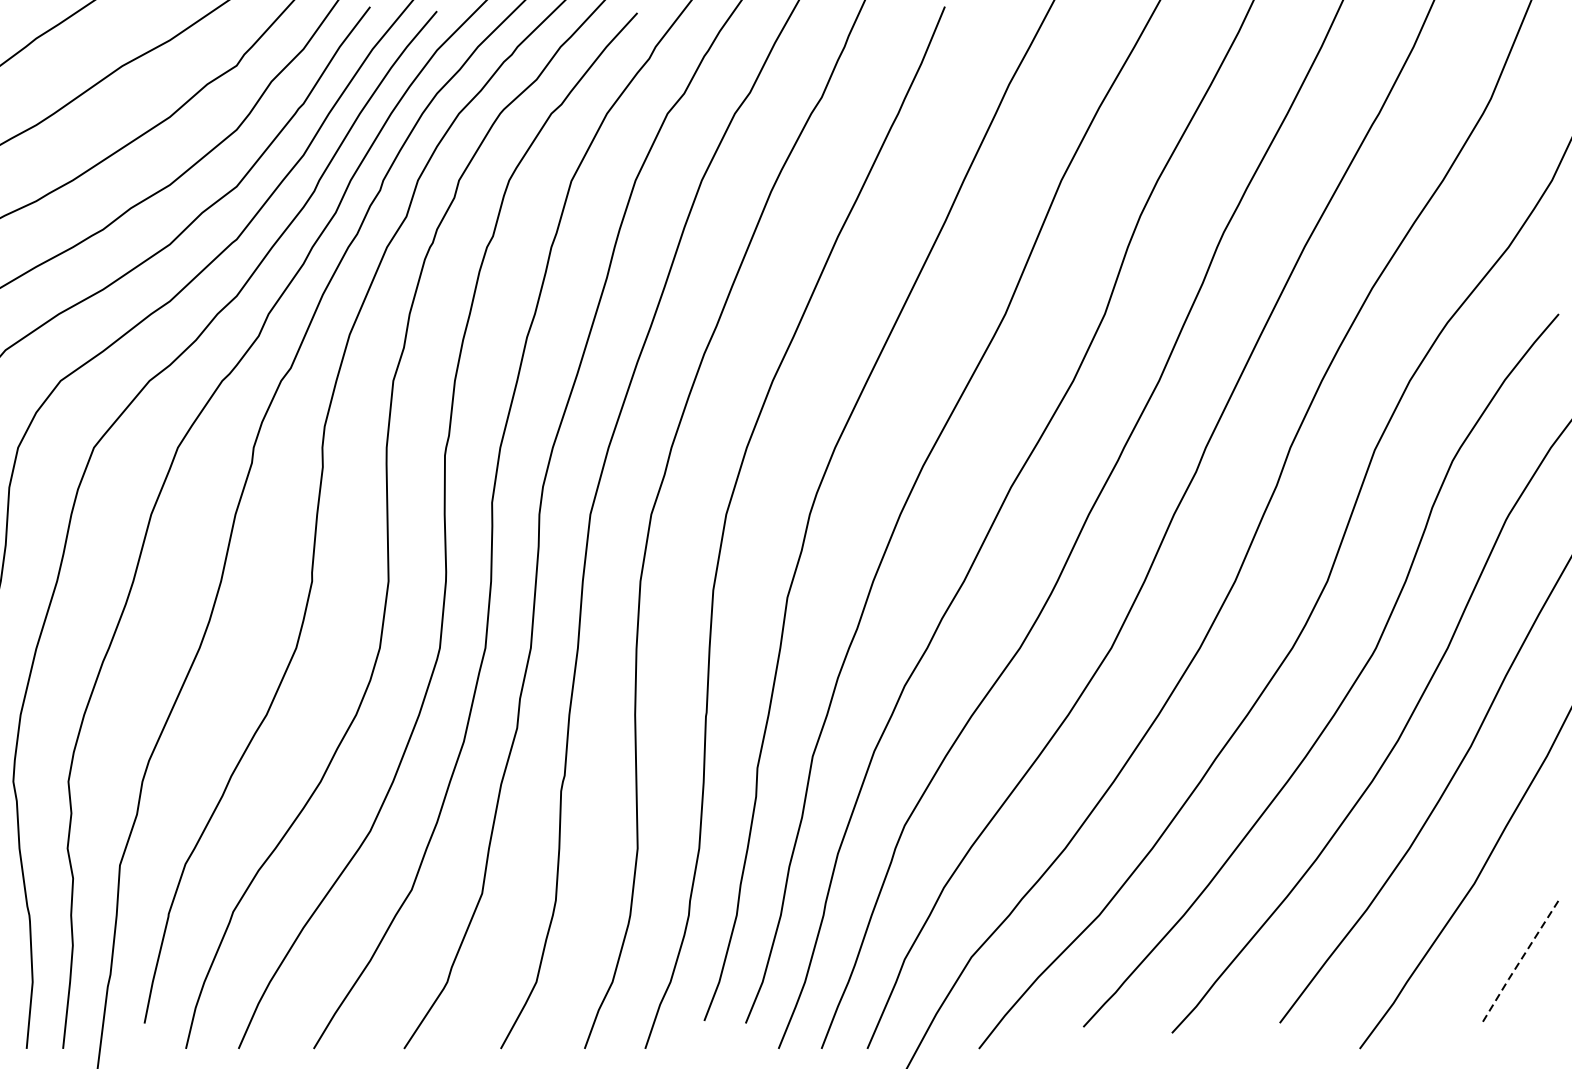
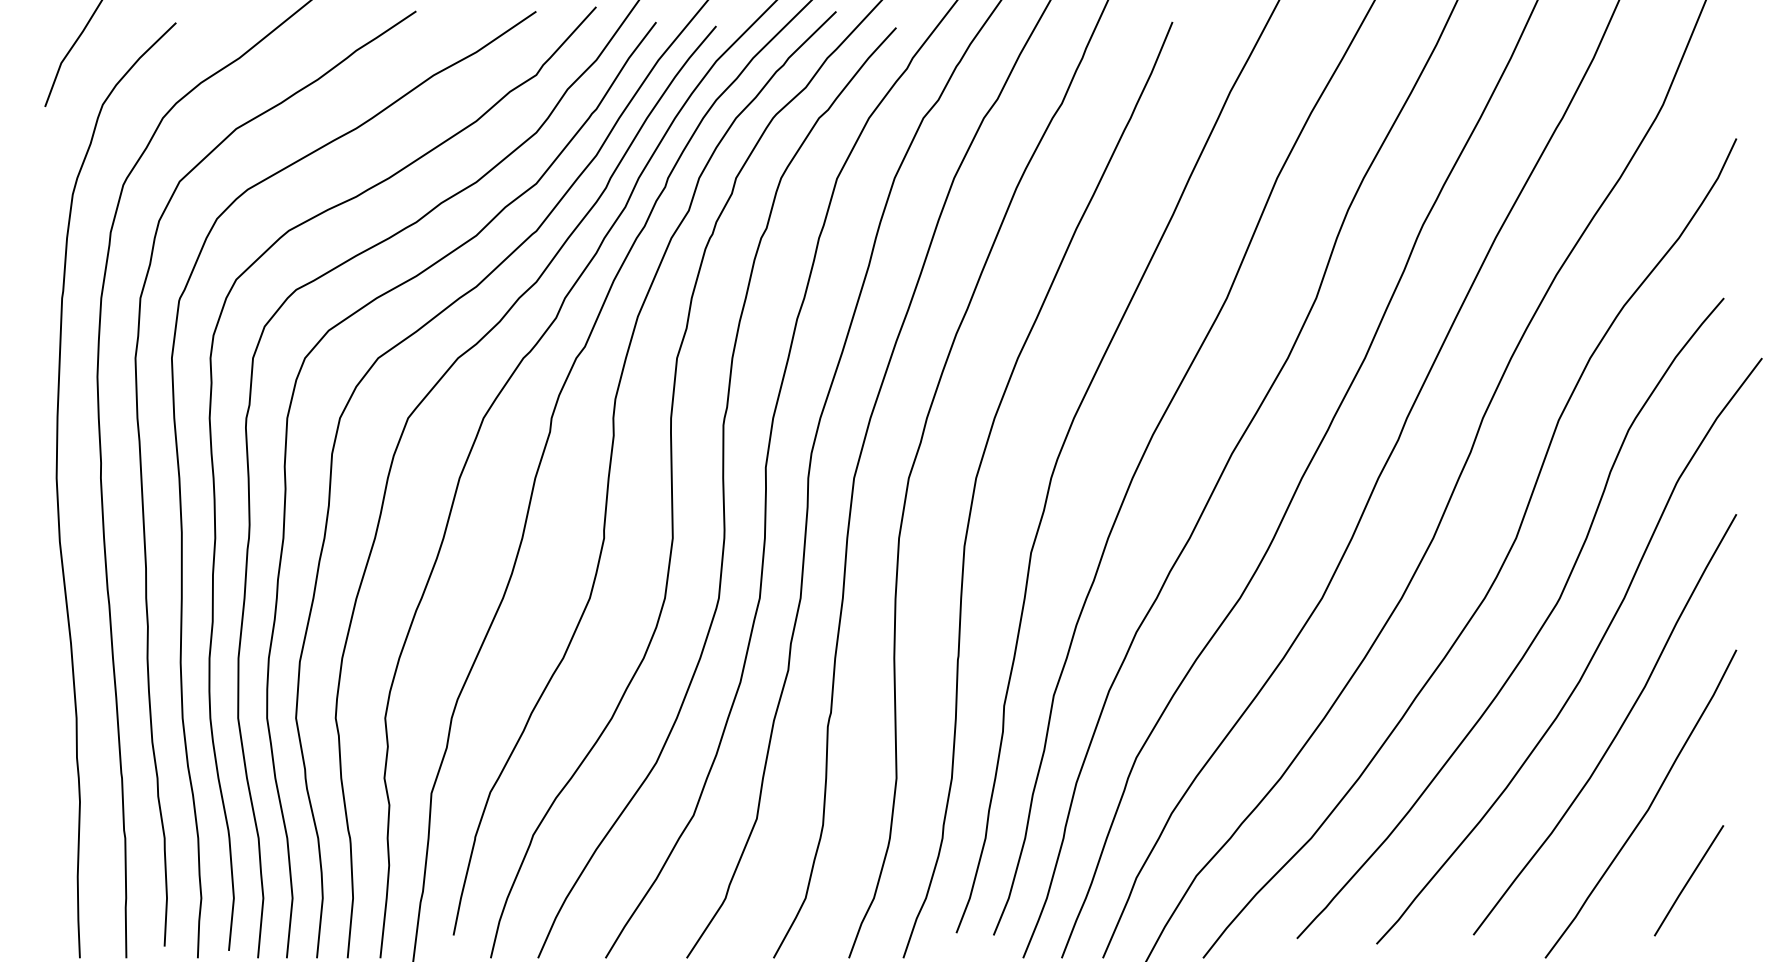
line: (1518, 963) -> (1687, 881), dashed -> solid

